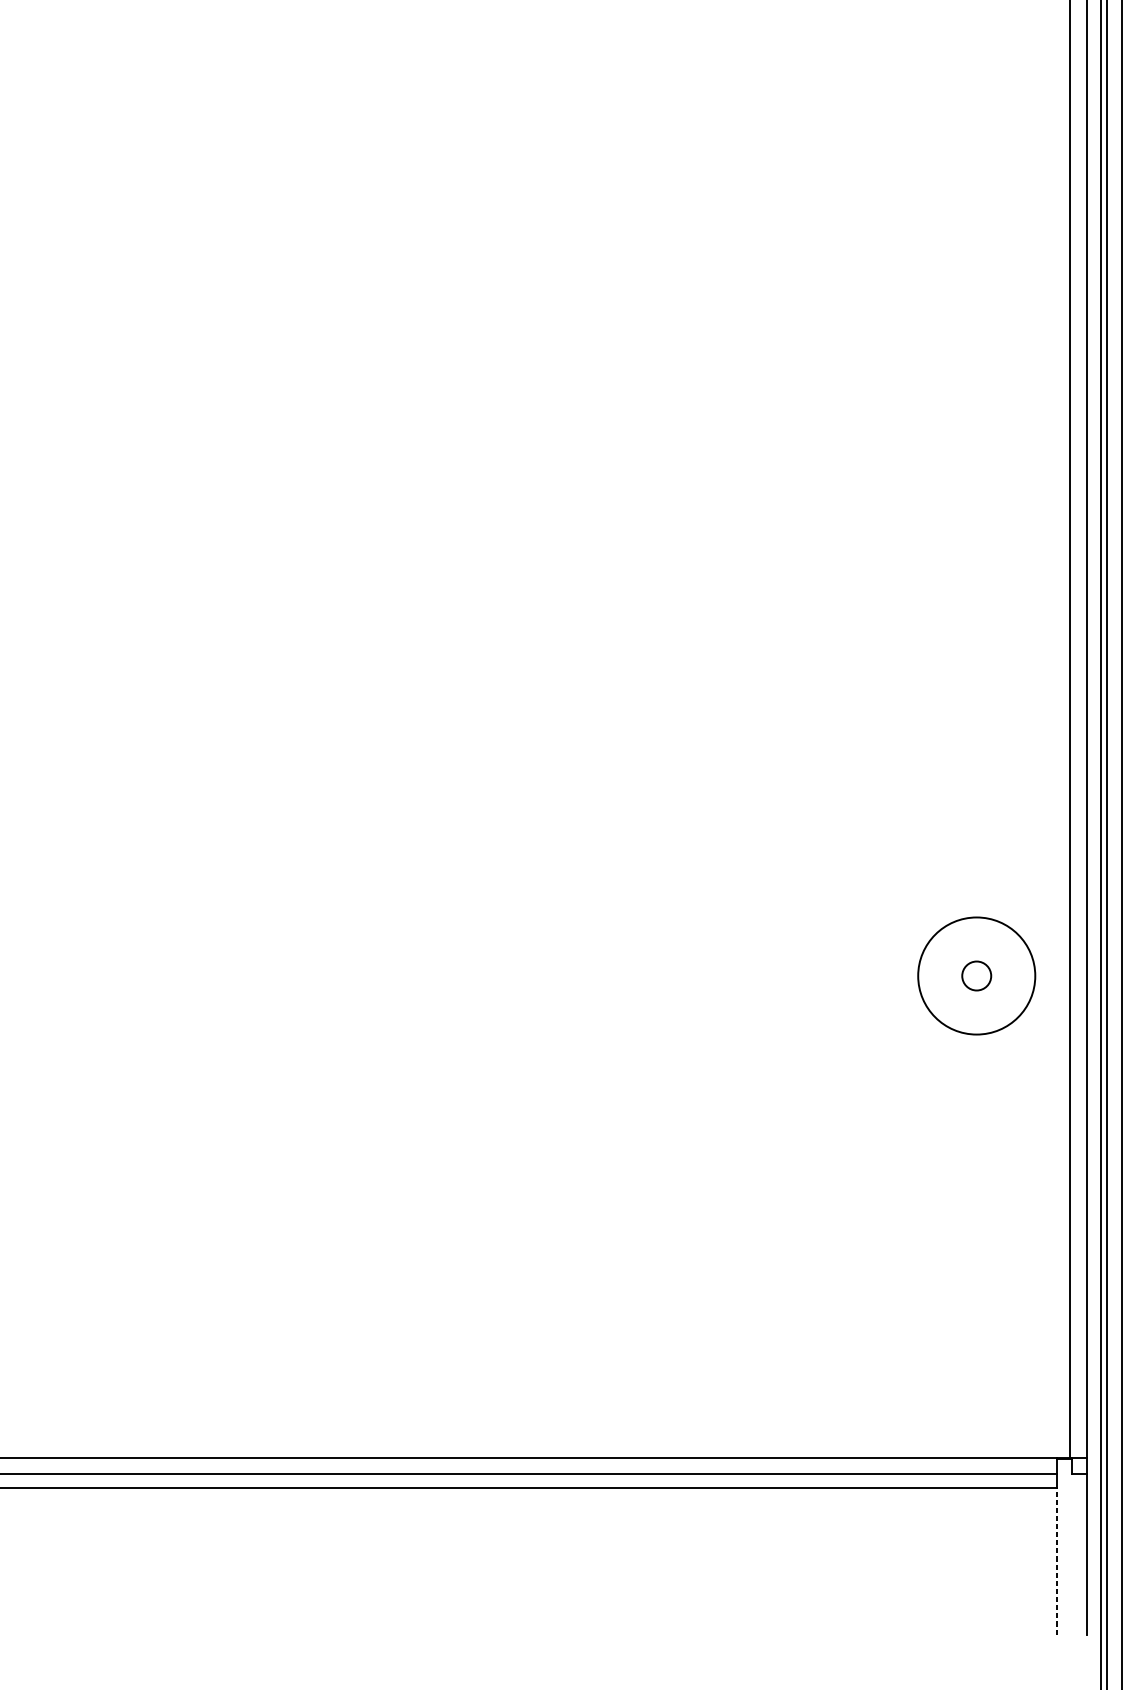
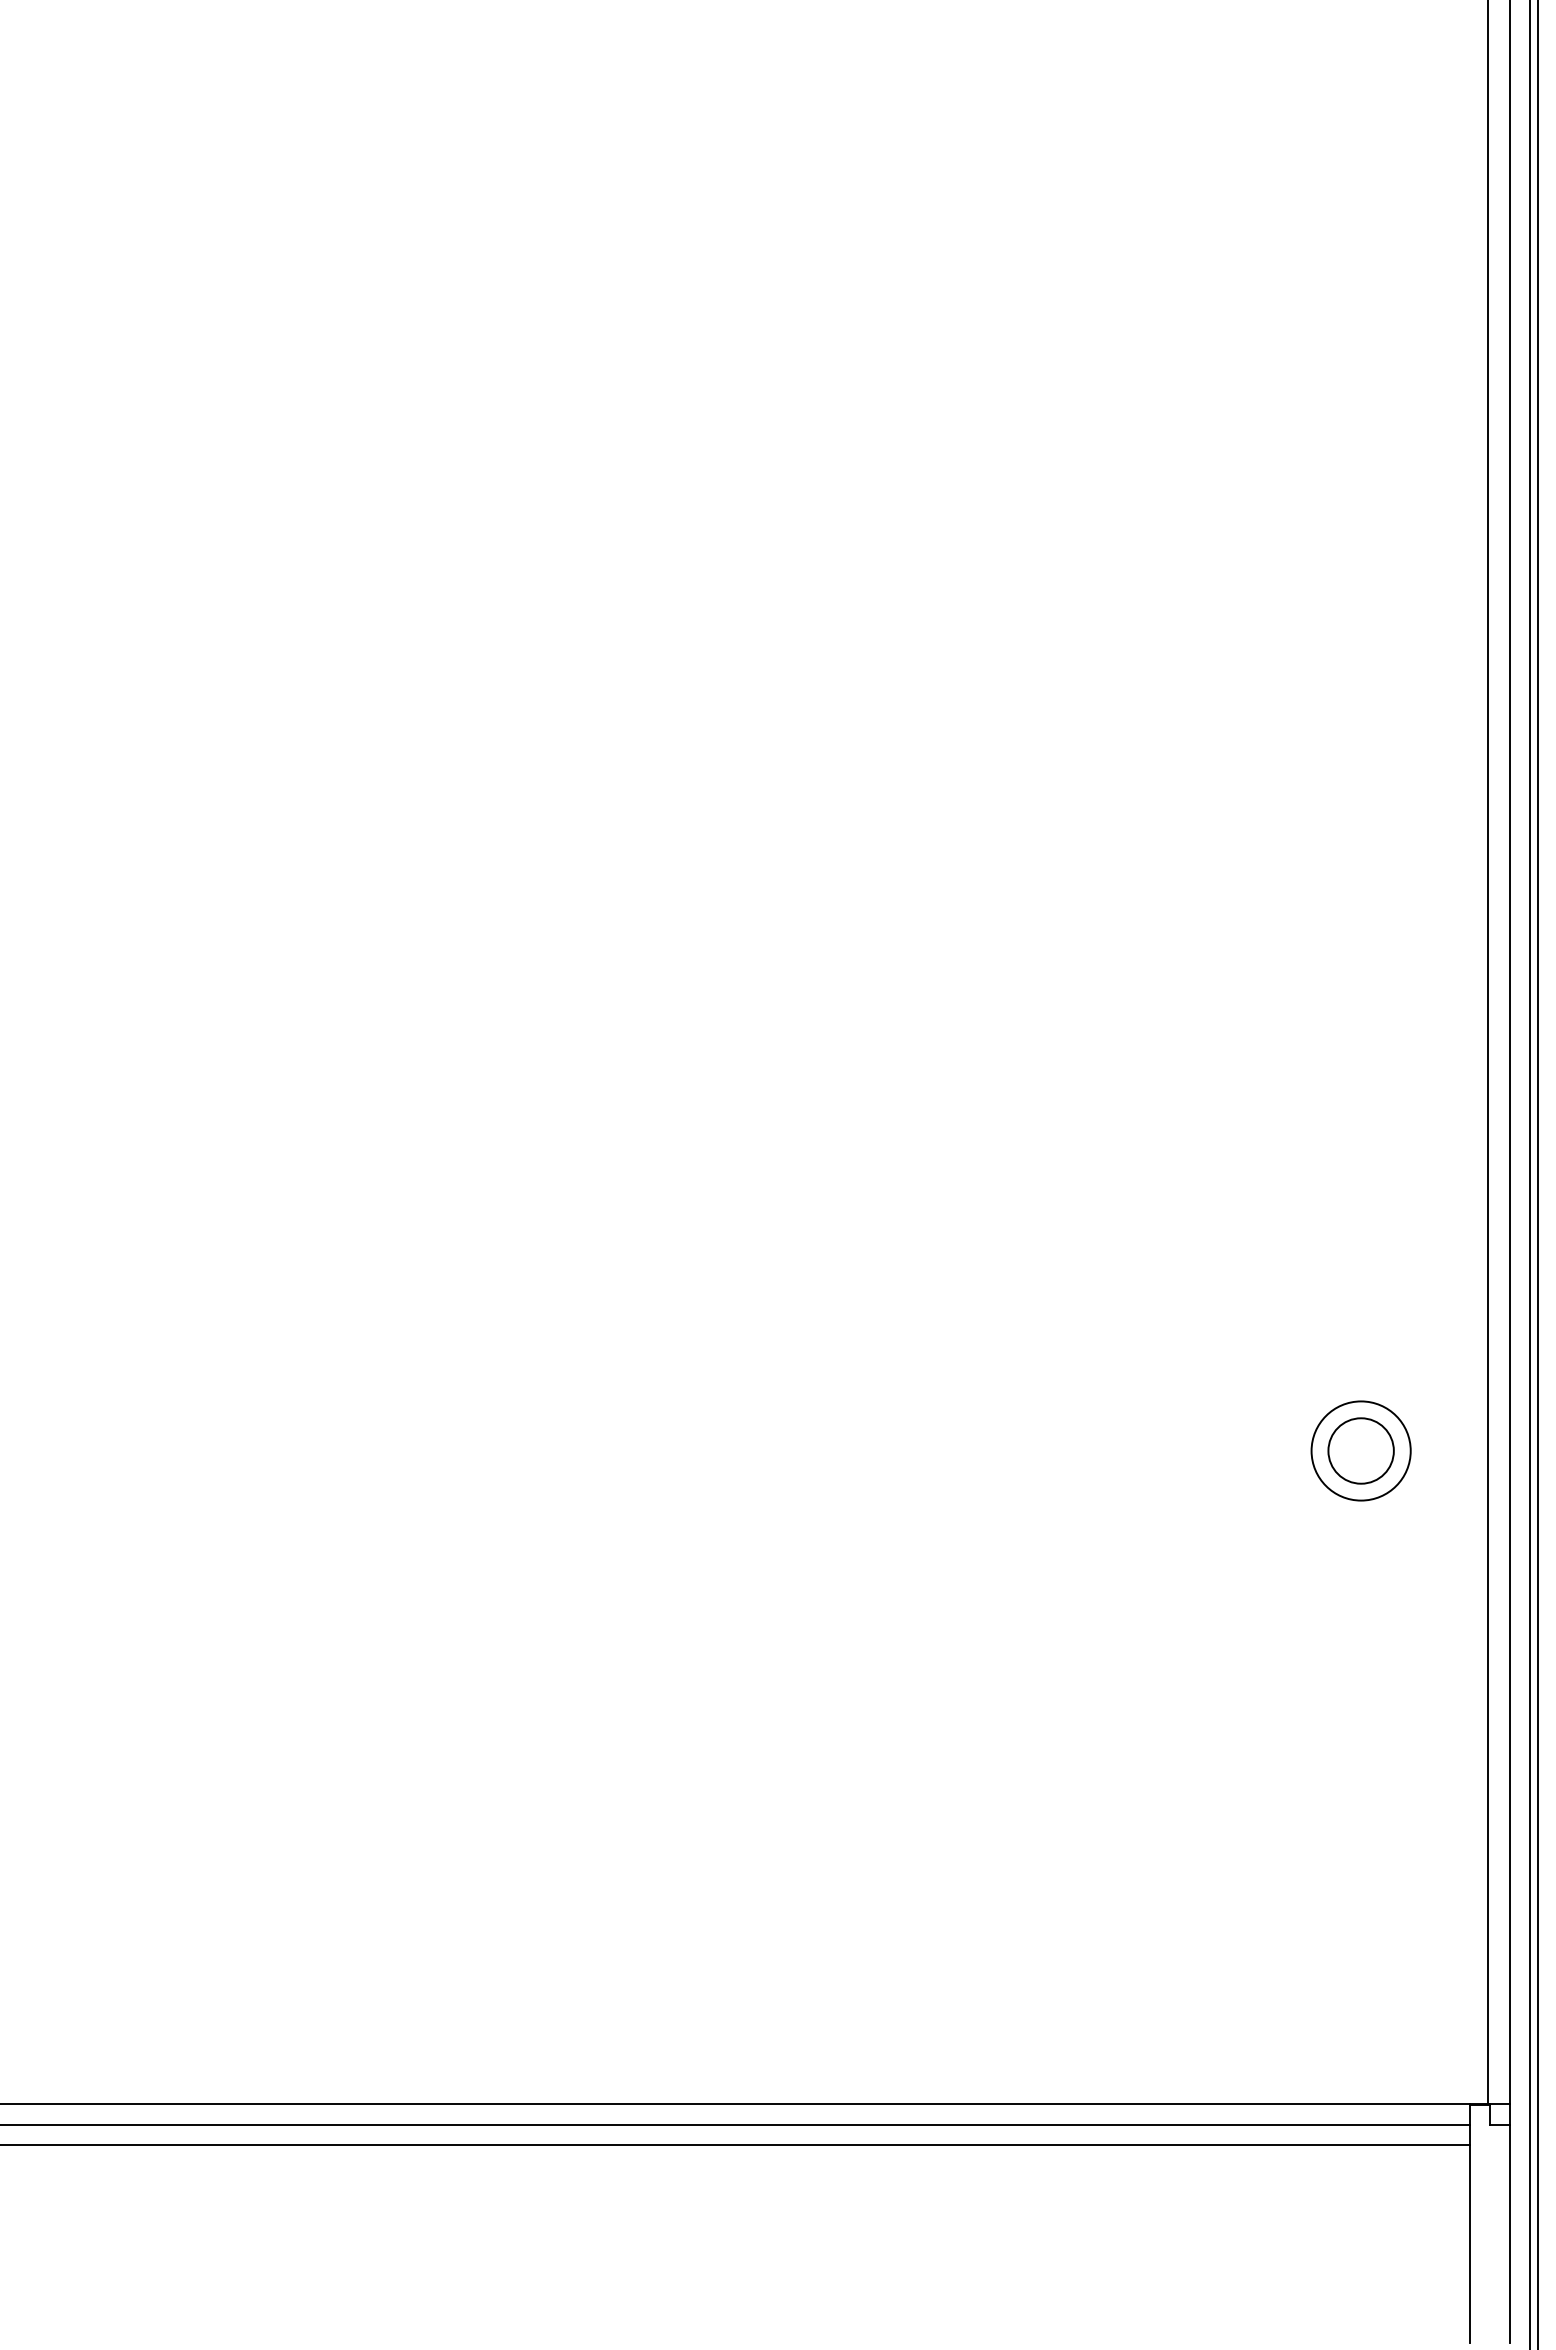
circle: (976, 975) -> (1360, 1450), size x0.62
circle: (976, 975) -> (1360, 1450), size x1.67
line: (1057, 1560) -> (1470, 2243), dashed -> solid

